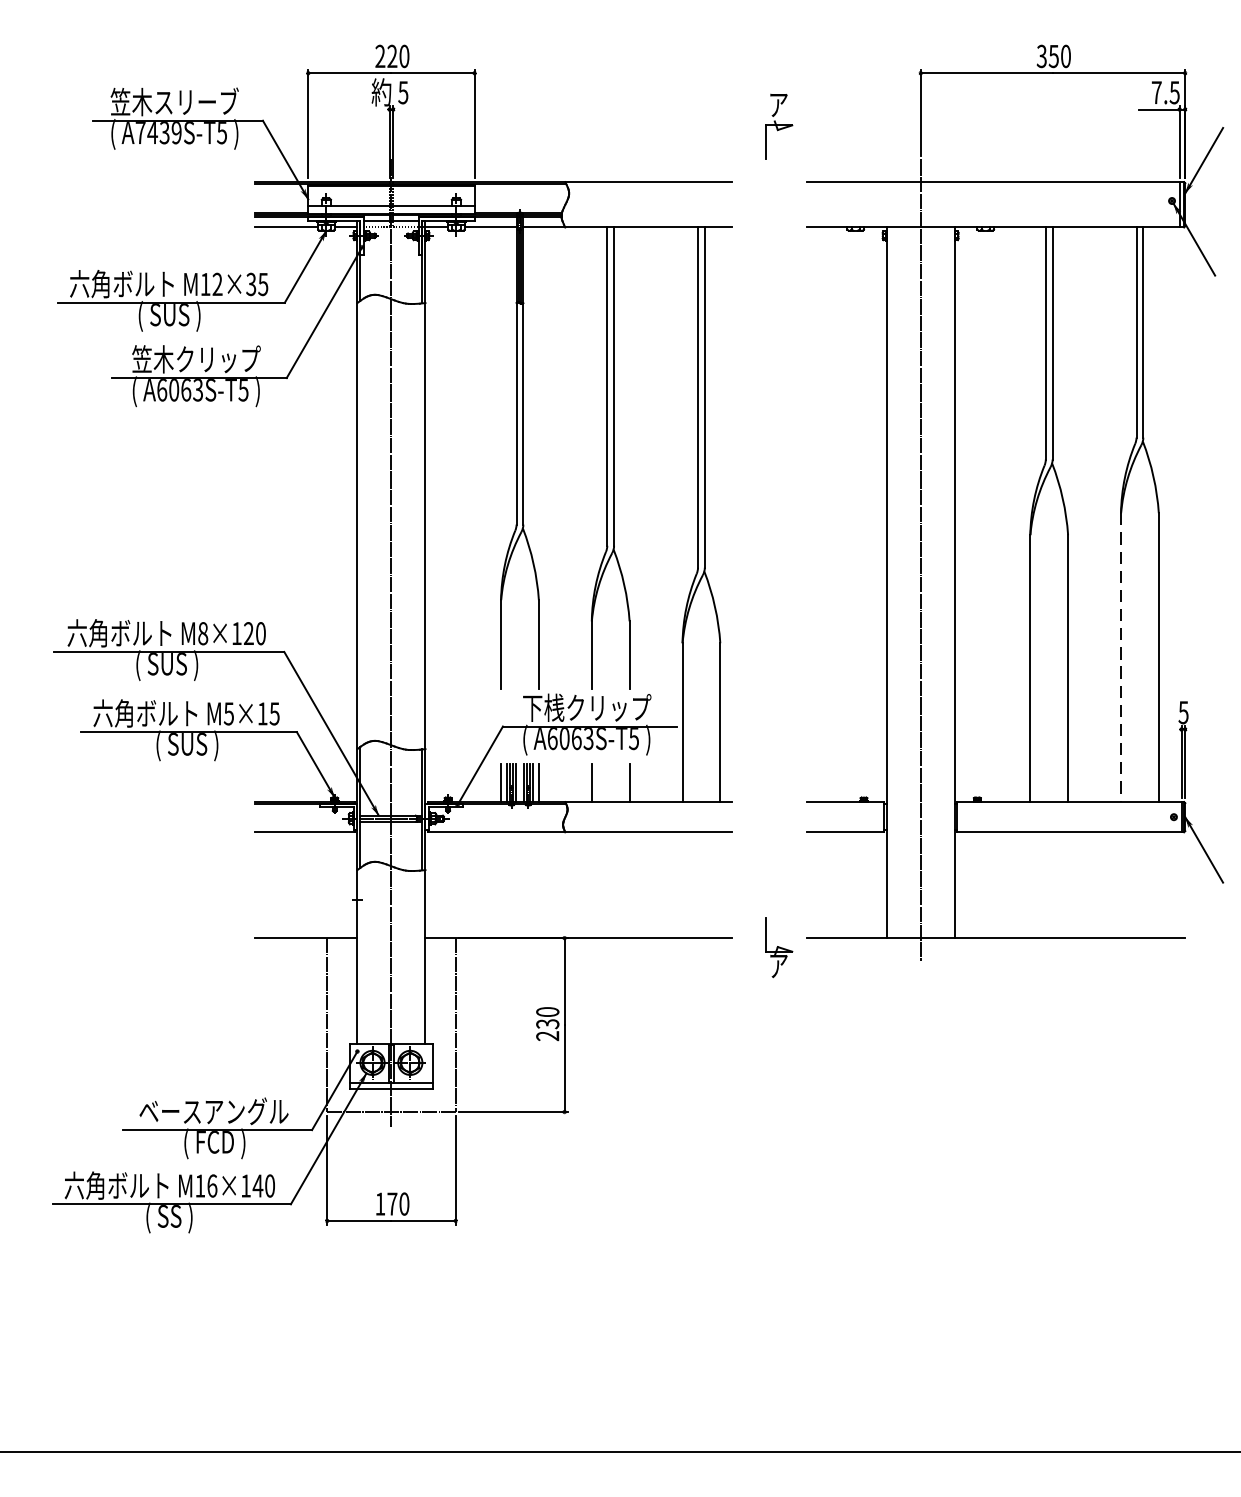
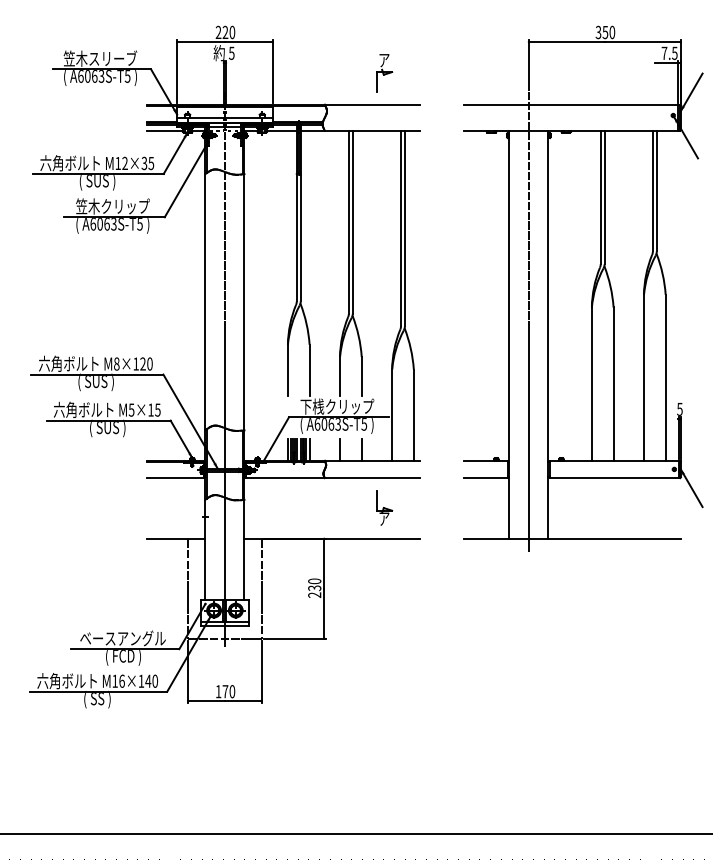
part: (778, 127) -> (384, 73), moved
text: (159, 133) -> (91, 76), A7439S-T5 -> A6063S-T5
line: (1120, 657) -> (643, 377), dashed -> solid
part: (778, 946) -> (384, 507), moved

